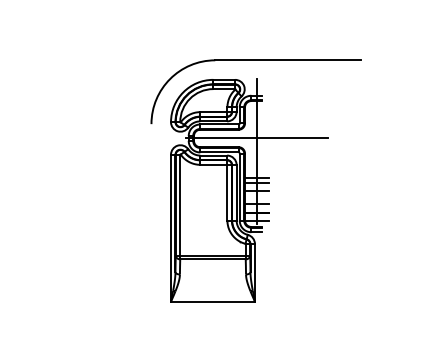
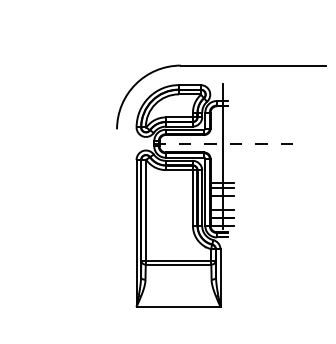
line: (256, 138) -> (222, 143), solid -> dashed

